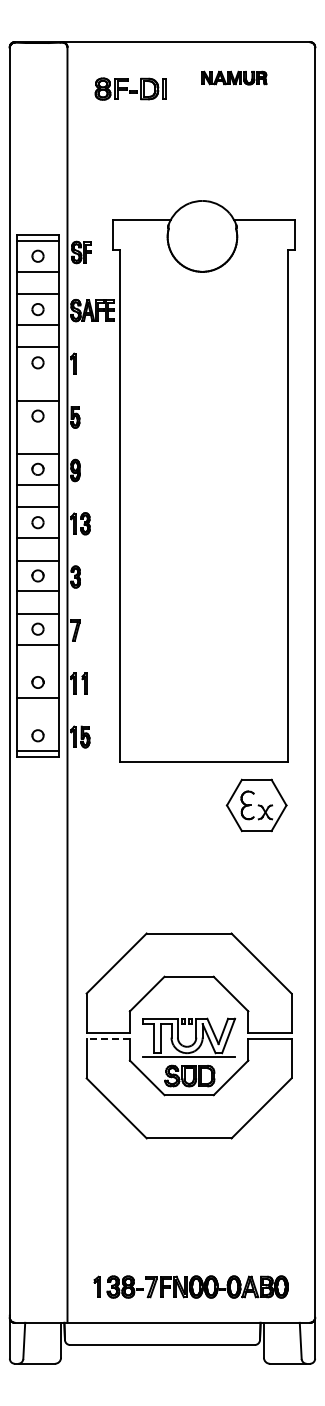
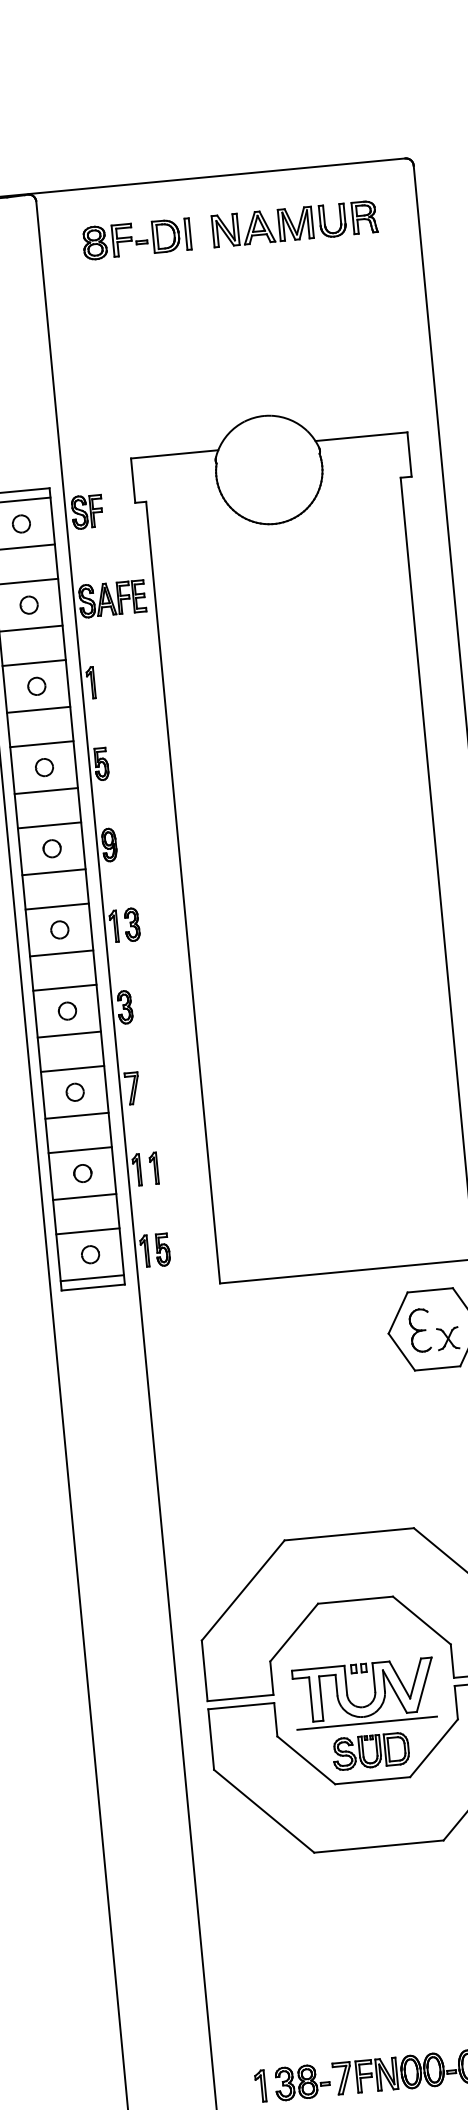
part: (234, 77) -> (295, 223), size x1.67
part: (130, 88) -> (136, 238), moved
line: (37, 378) -> (38, 710), added
line: (37, 431) -> (45, 791), added
line: (37, 667) -> (79, 1150), added
line: (37, 720) -> (87, 1231), added
line: (108, 1038) -> (241, 1705), dashed -> solid

